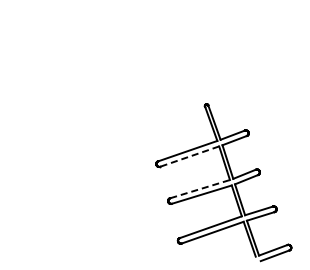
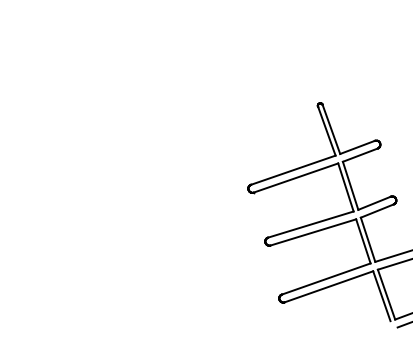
line: (189, 156) -> (295, 177), dashed -> solid
line: (200, 189) -> (311, 225), dashed -> solid

